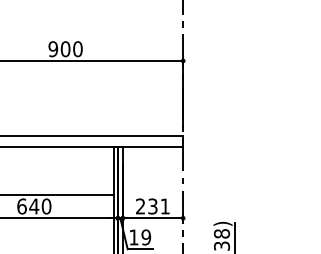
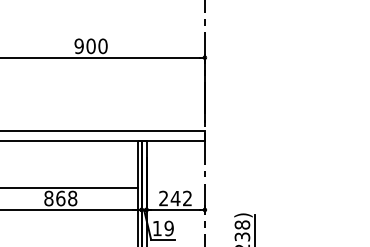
text: (33, 206) -> (60, 198), 640 -> 868
text: (157, 206) -> (180, 198), 231 -> 242

